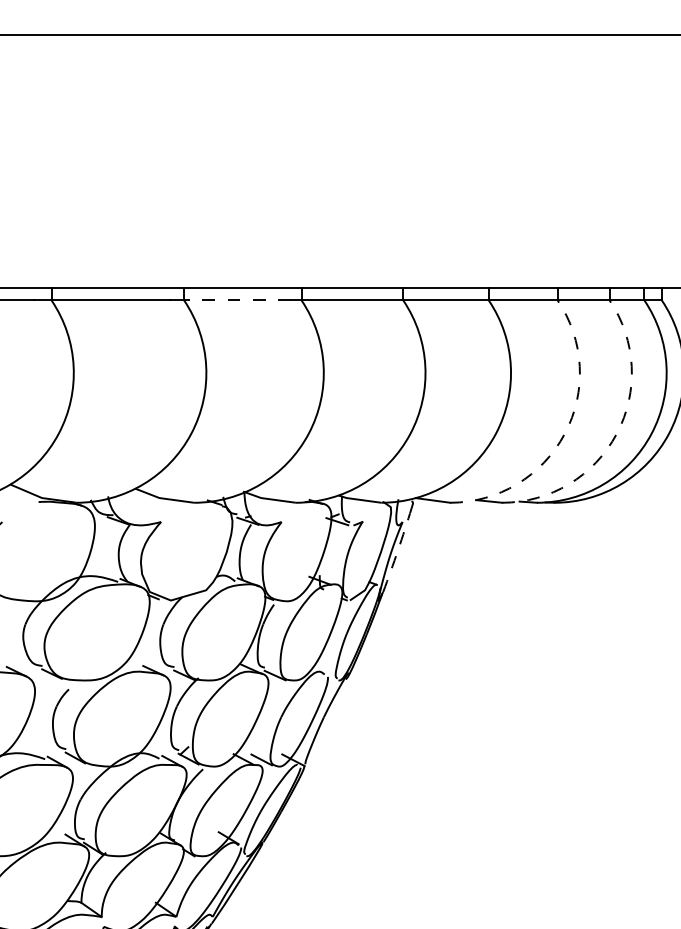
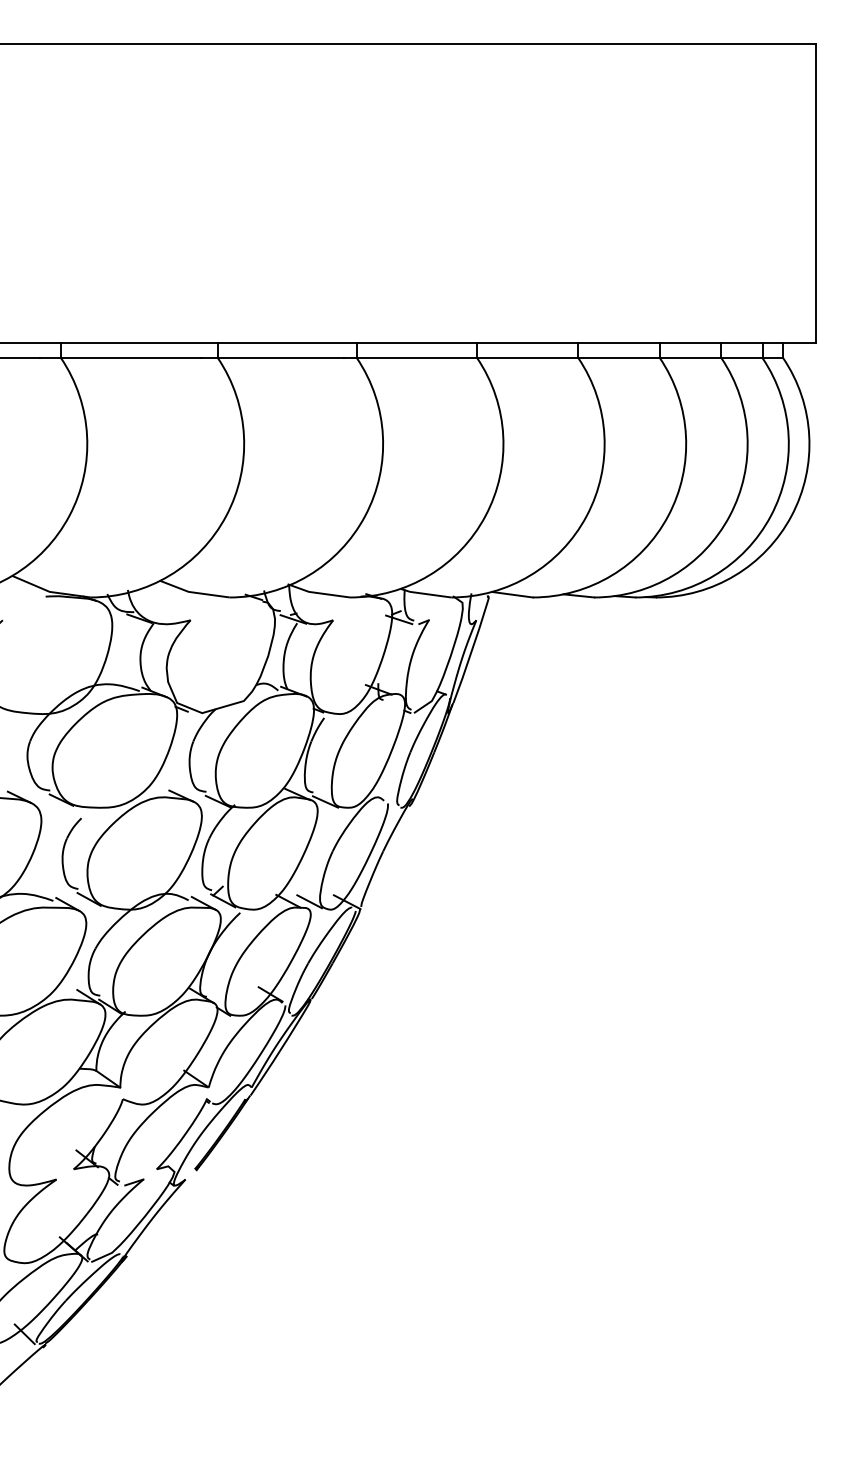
line: (237, 300) -> (280, 358), dashed -> solid
arc: (564, 434) -> (668, 516), dashed -> solid
arc: (616, 434) -> (729, 516), dashed -> solid
arc: (397, 550) -> (470, 653), dashed -> solid

